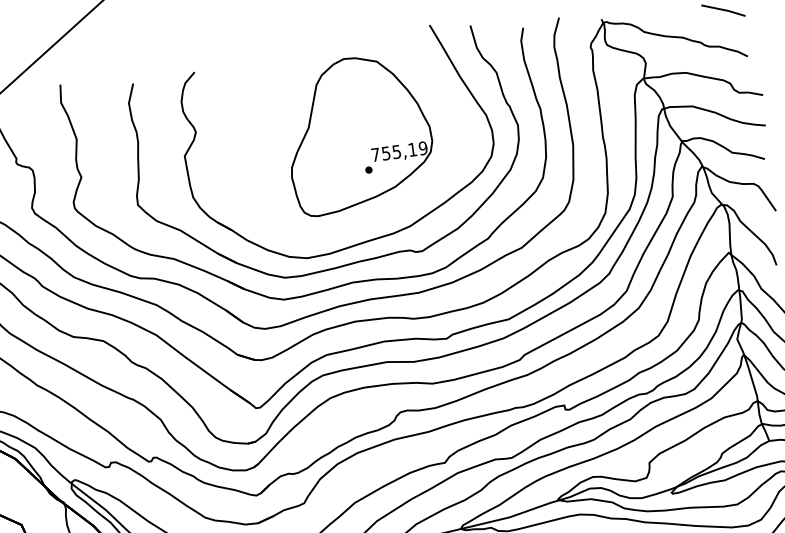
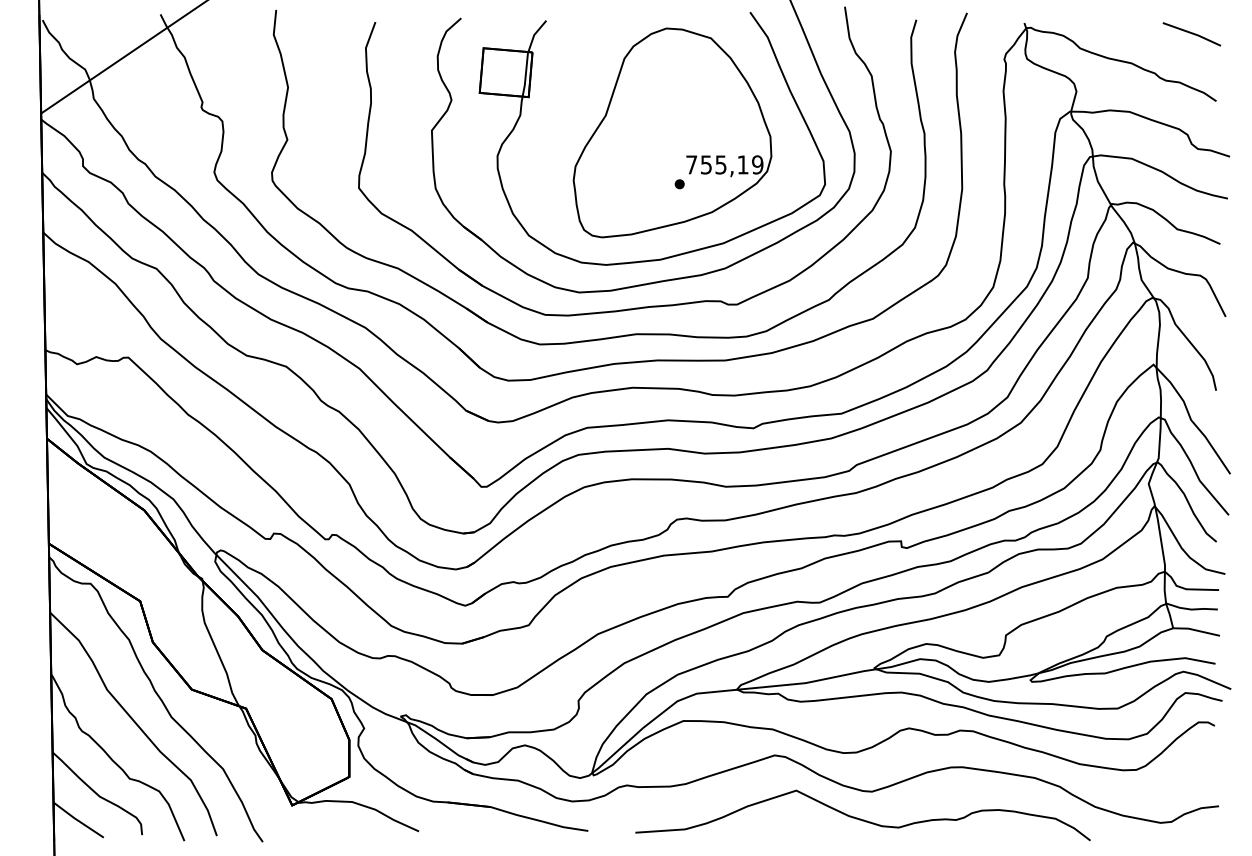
part: (375, 220) -> (679, 253), added

